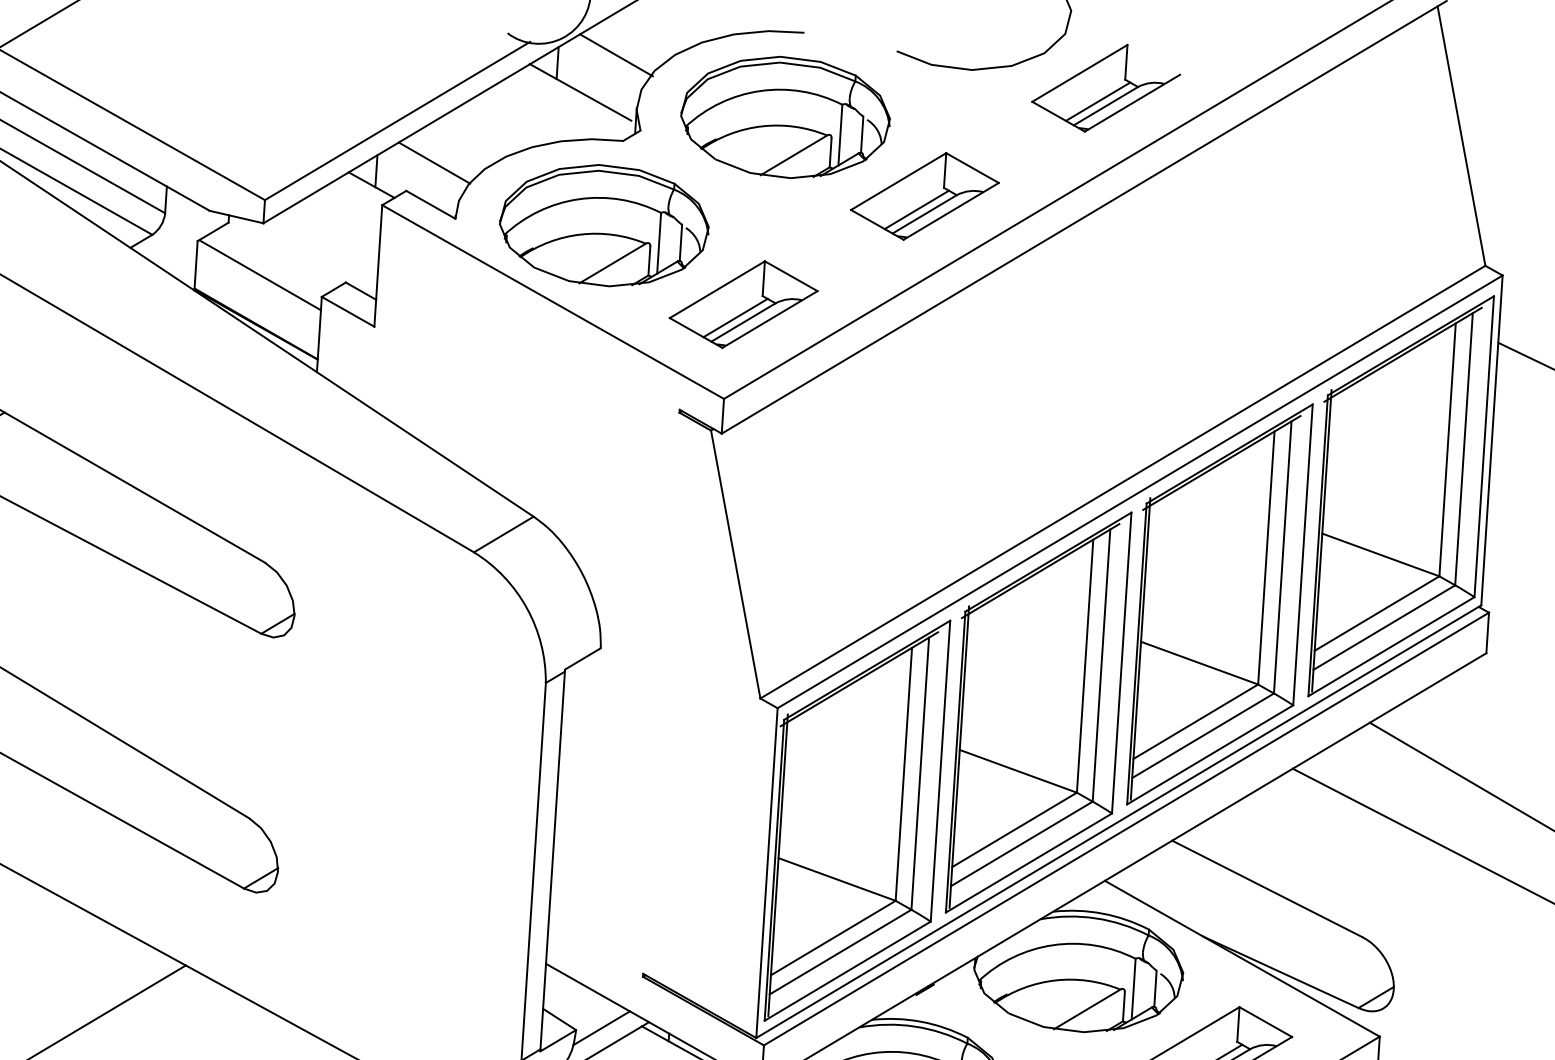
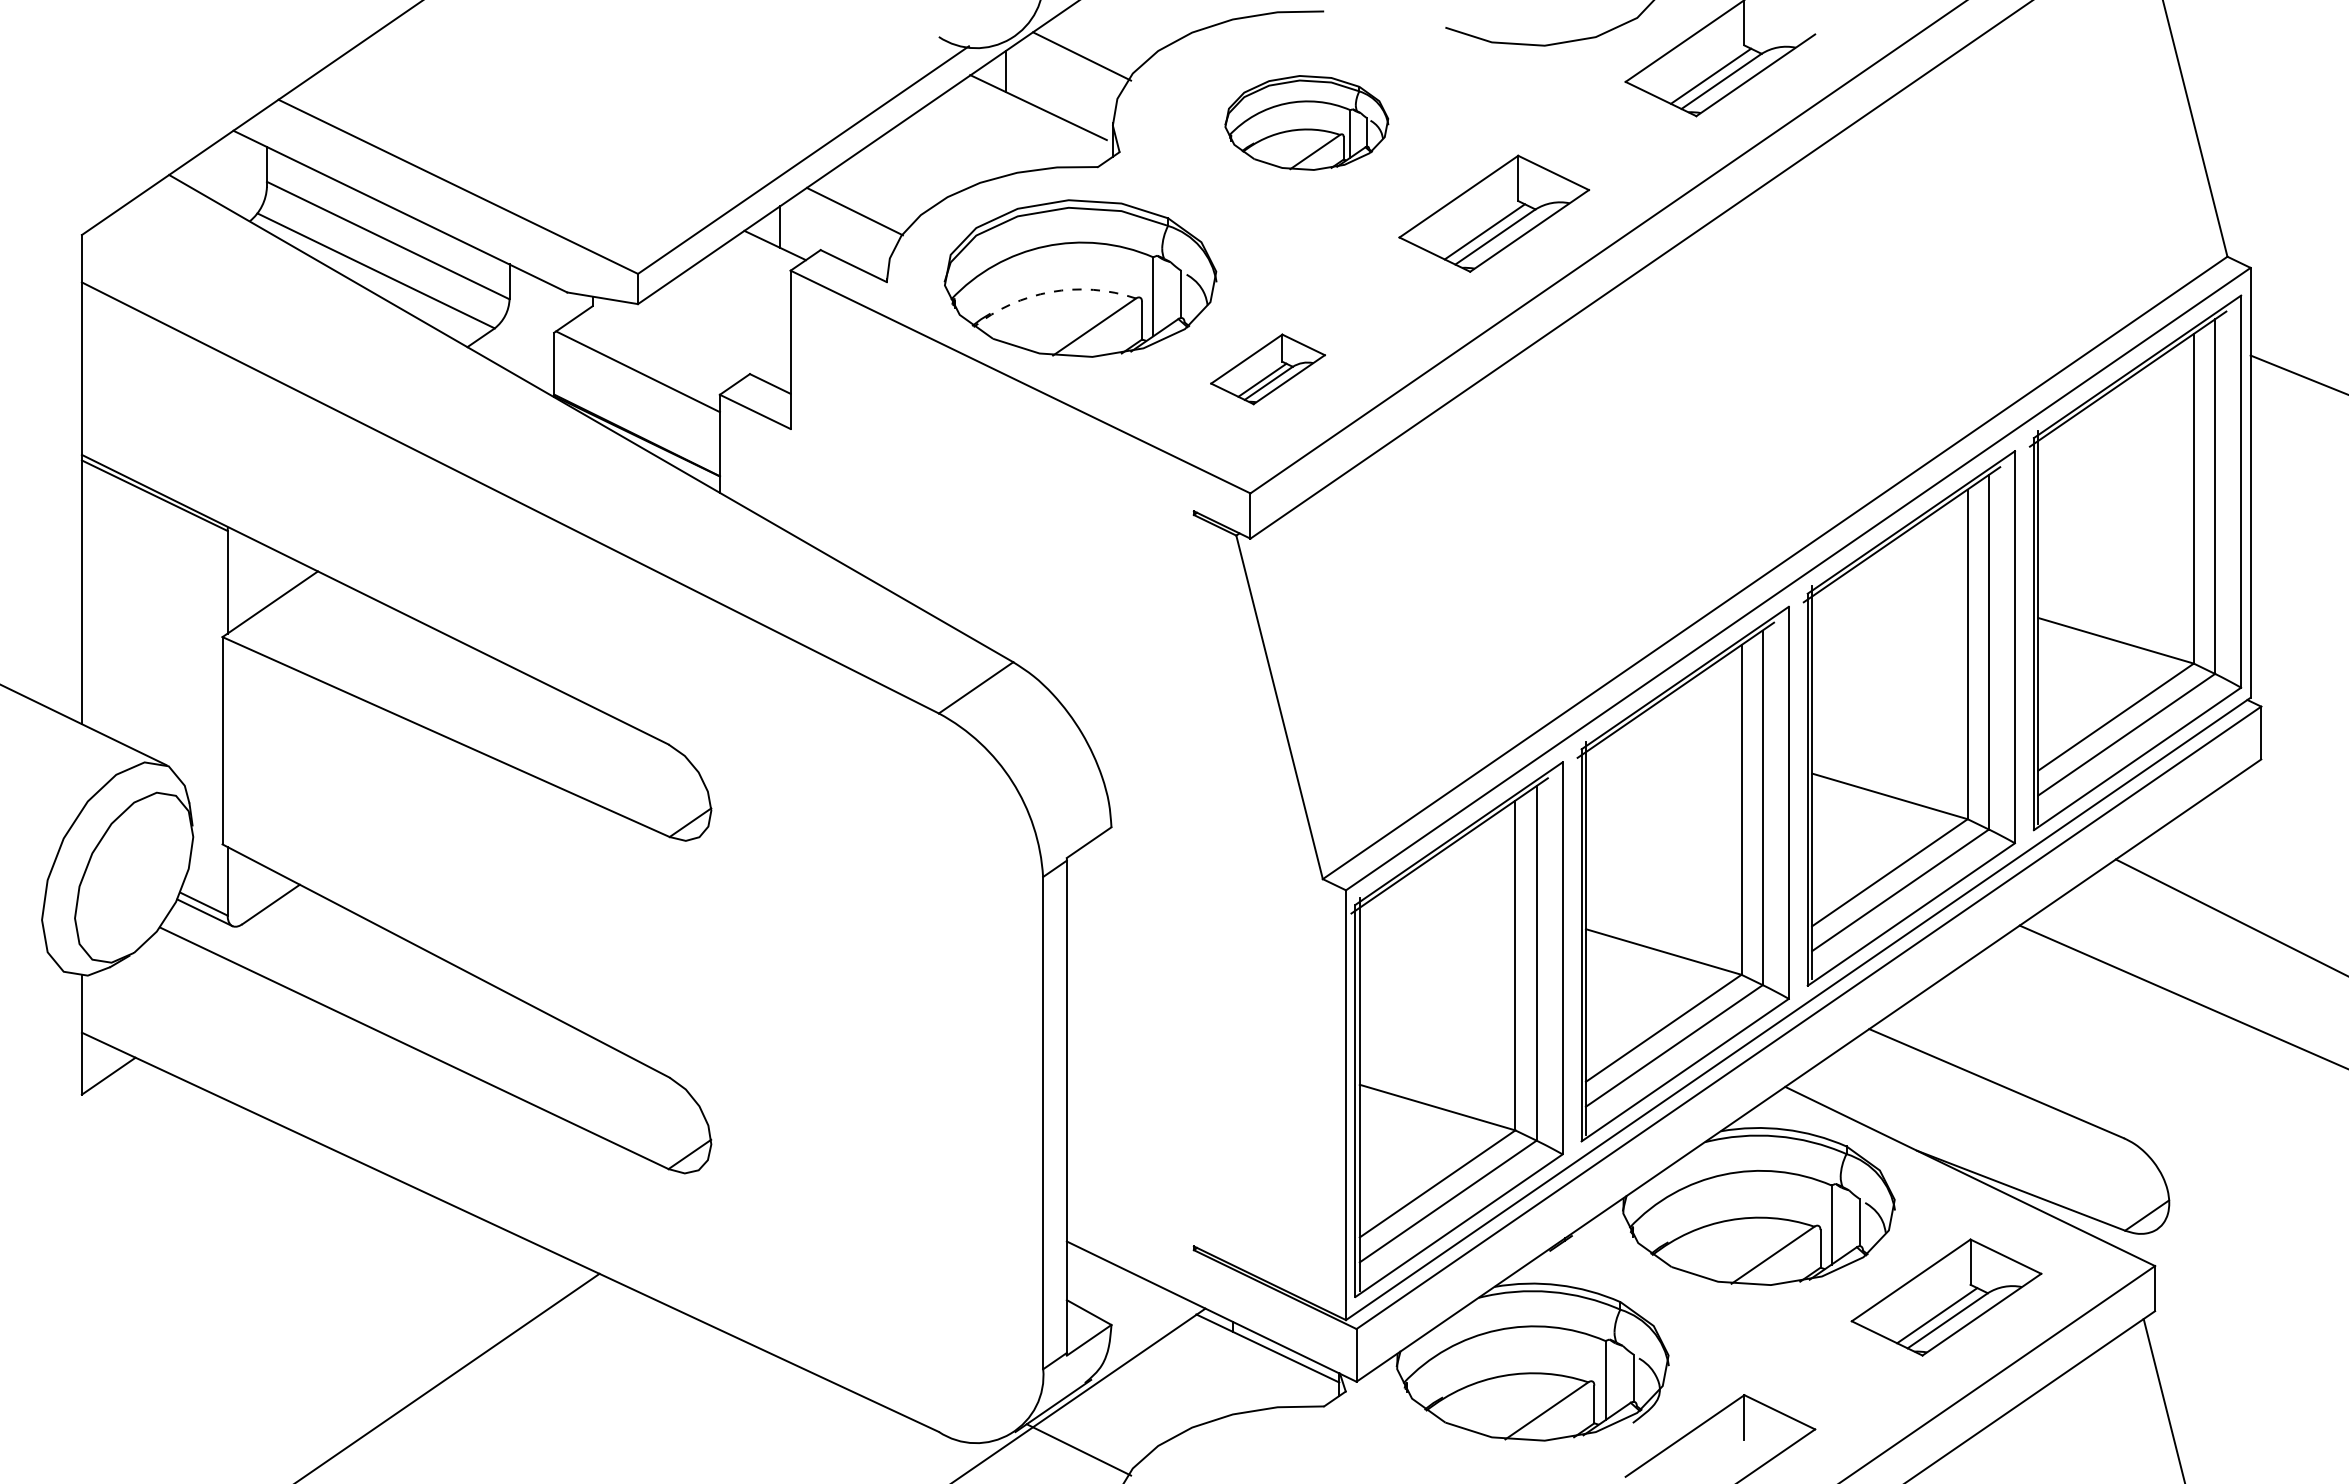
part: (785, 117) -> (1306, 122), size x0.6
arc: (581, 234) -> (1051, 292), solid -> dashed
part: (743, 304) -> (1267, 369), size x0.6
line: (601, 1028) -> (1144, 1320), removed

